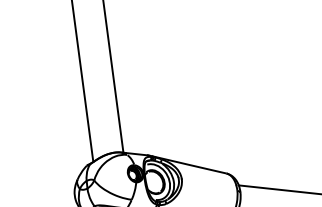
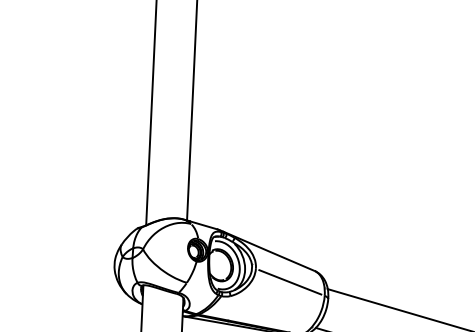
line: (209, 185) -> (290, 282), added

